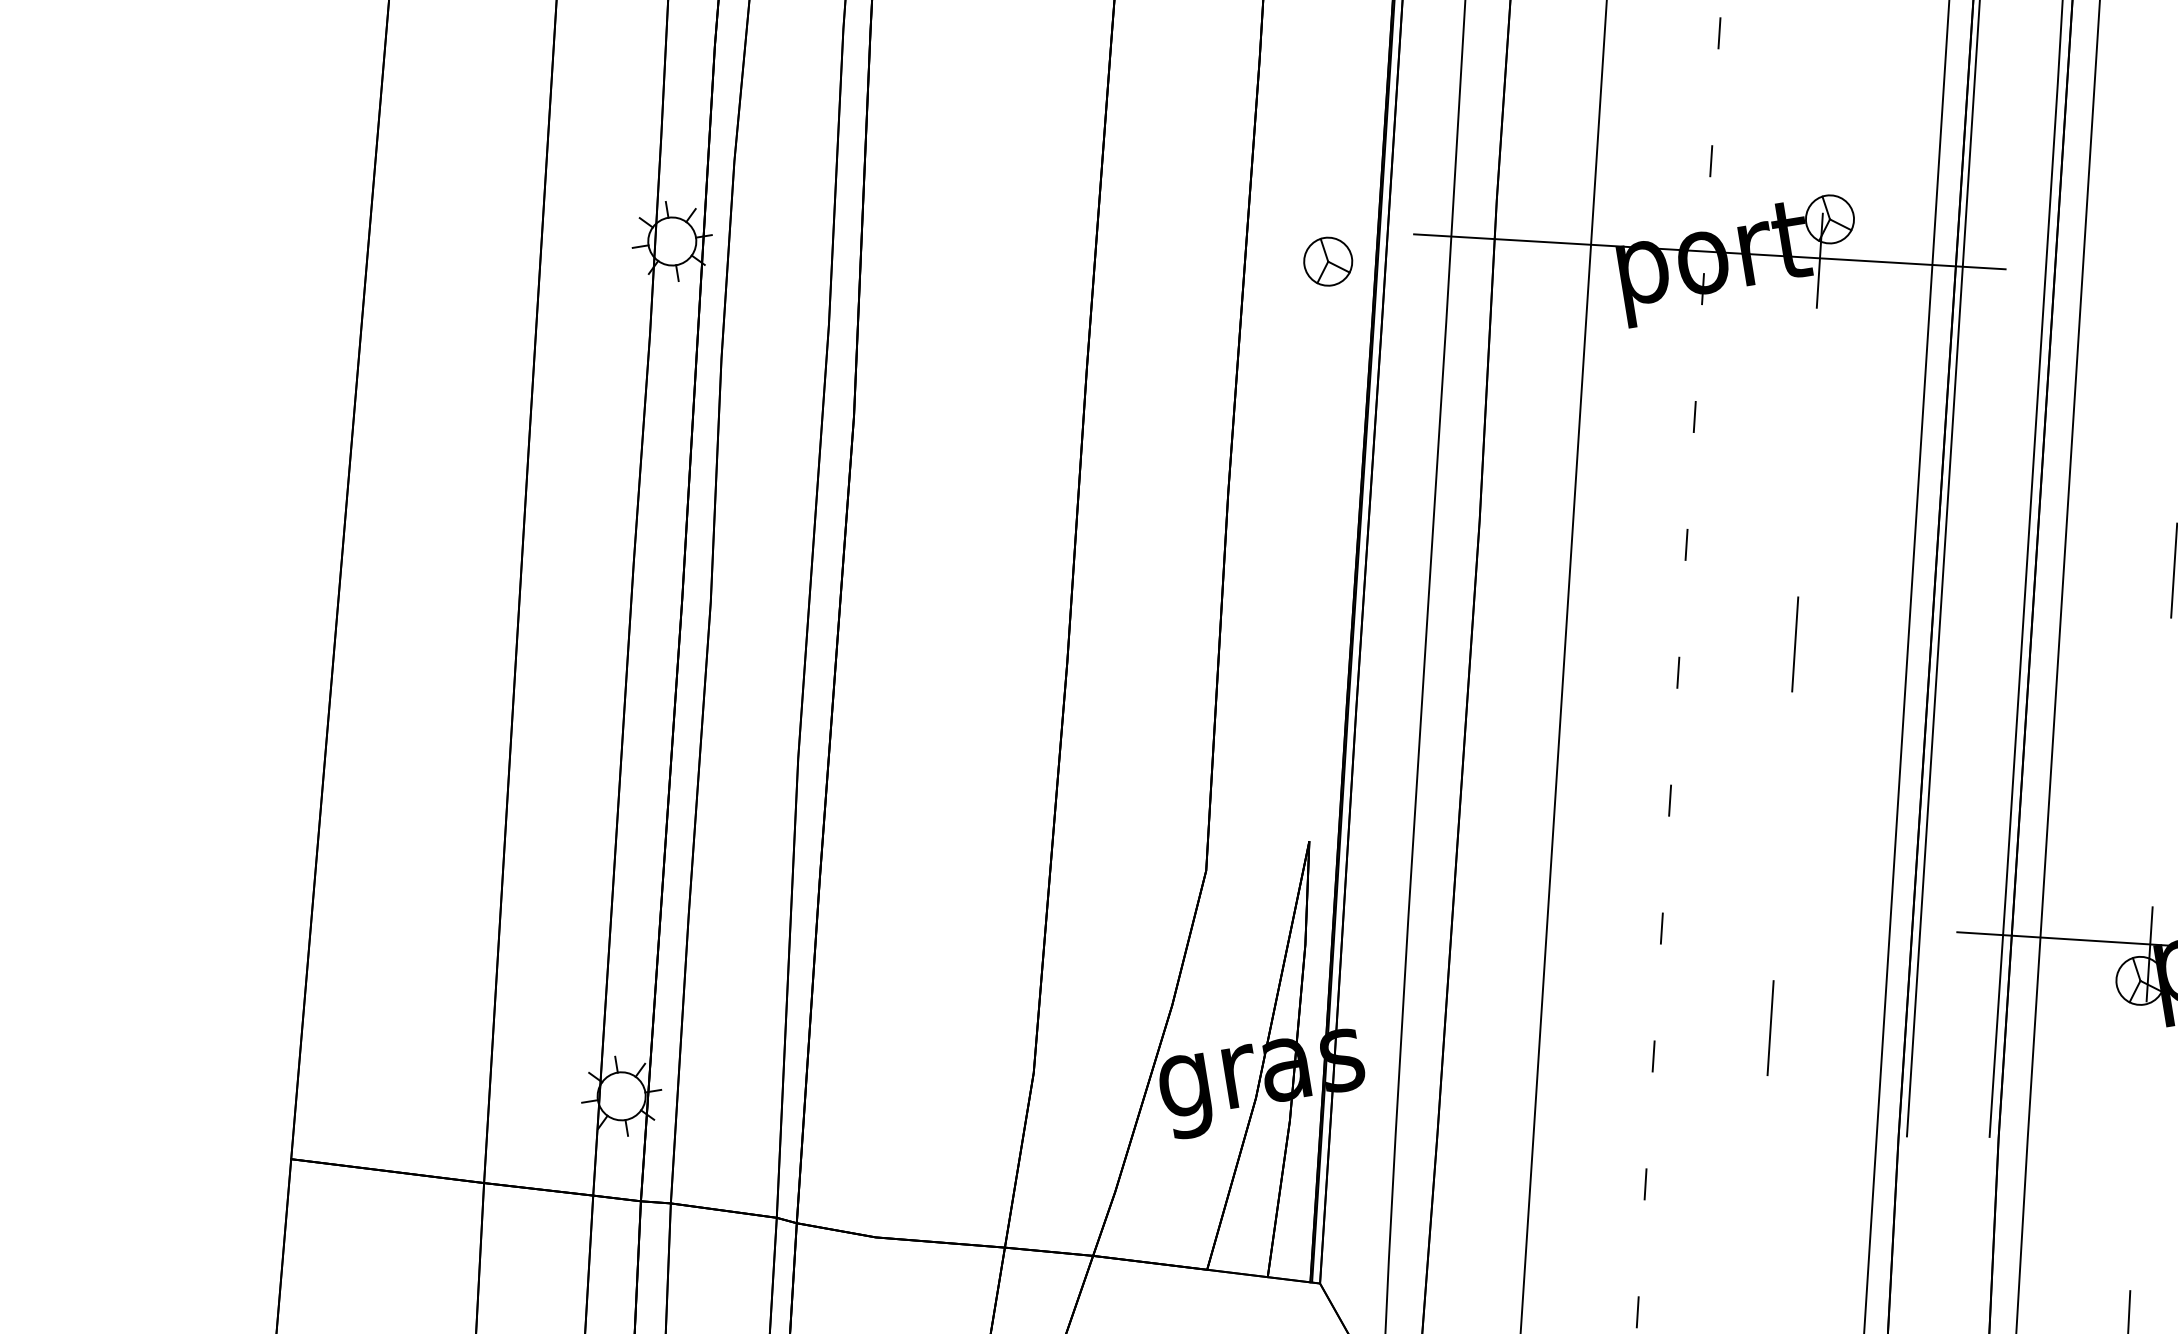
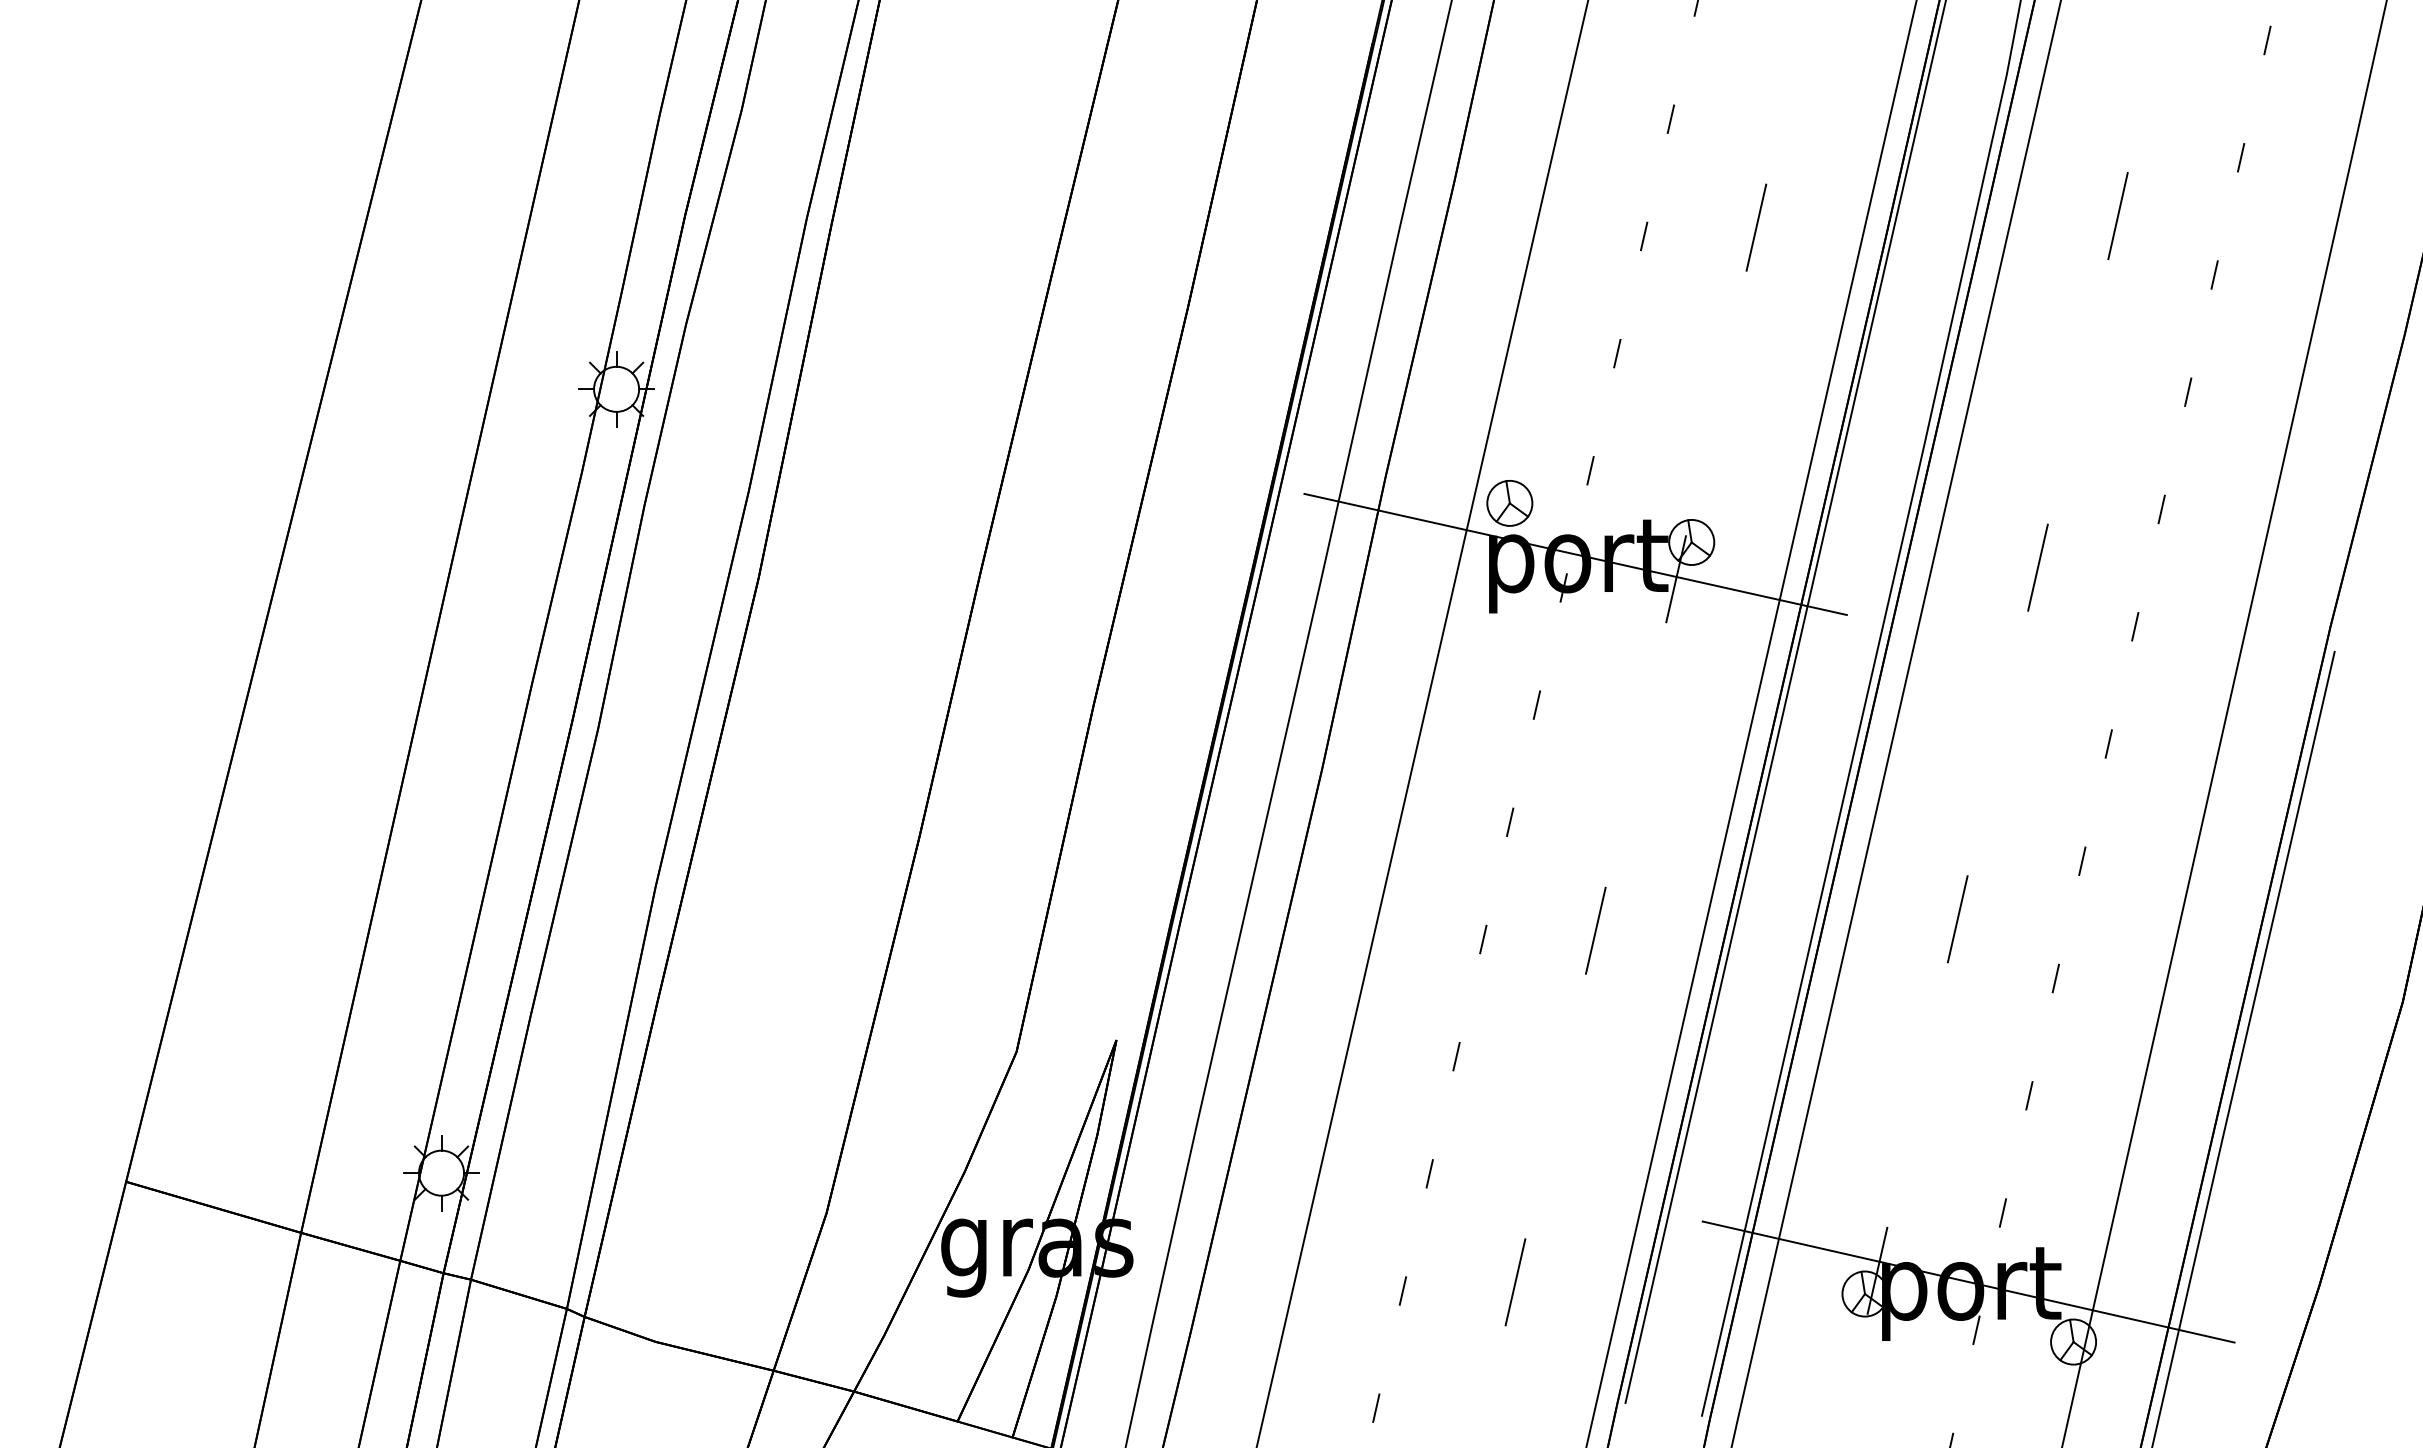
part: (1327, 261) -> (1509, 503), moved

